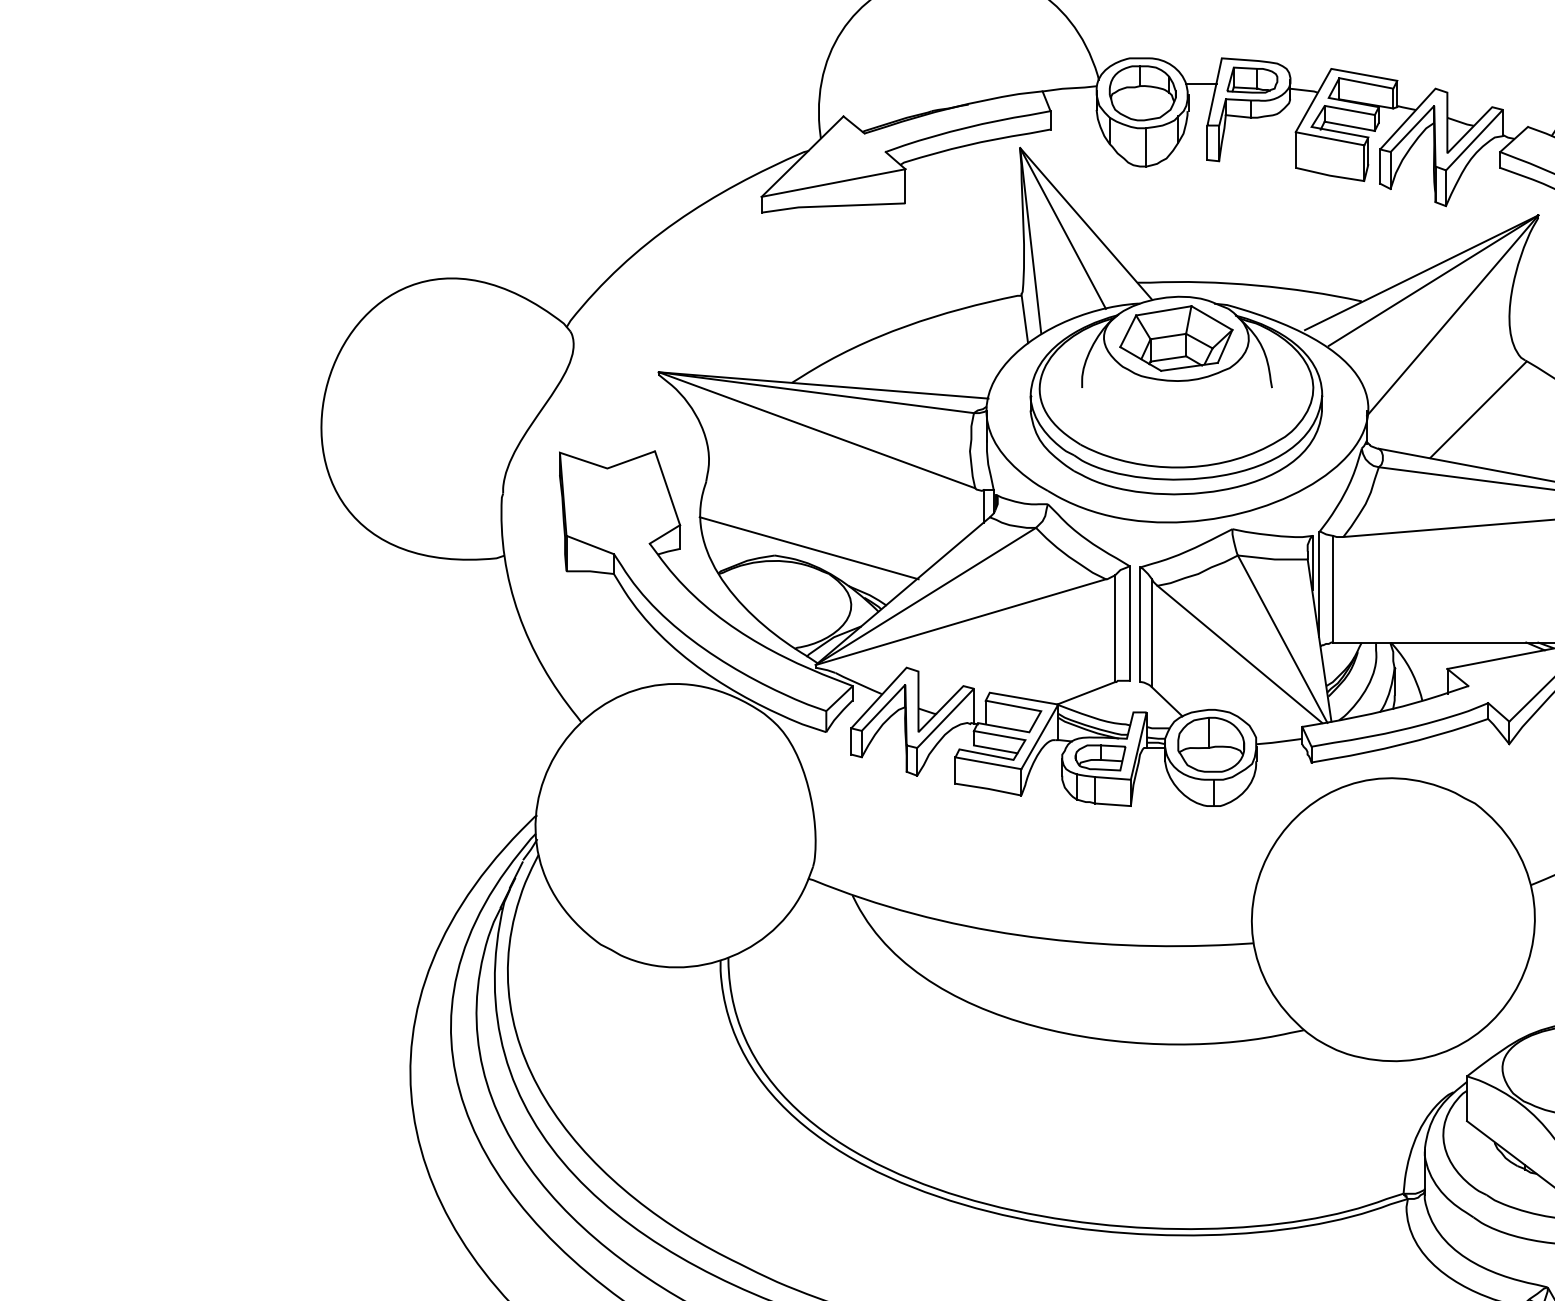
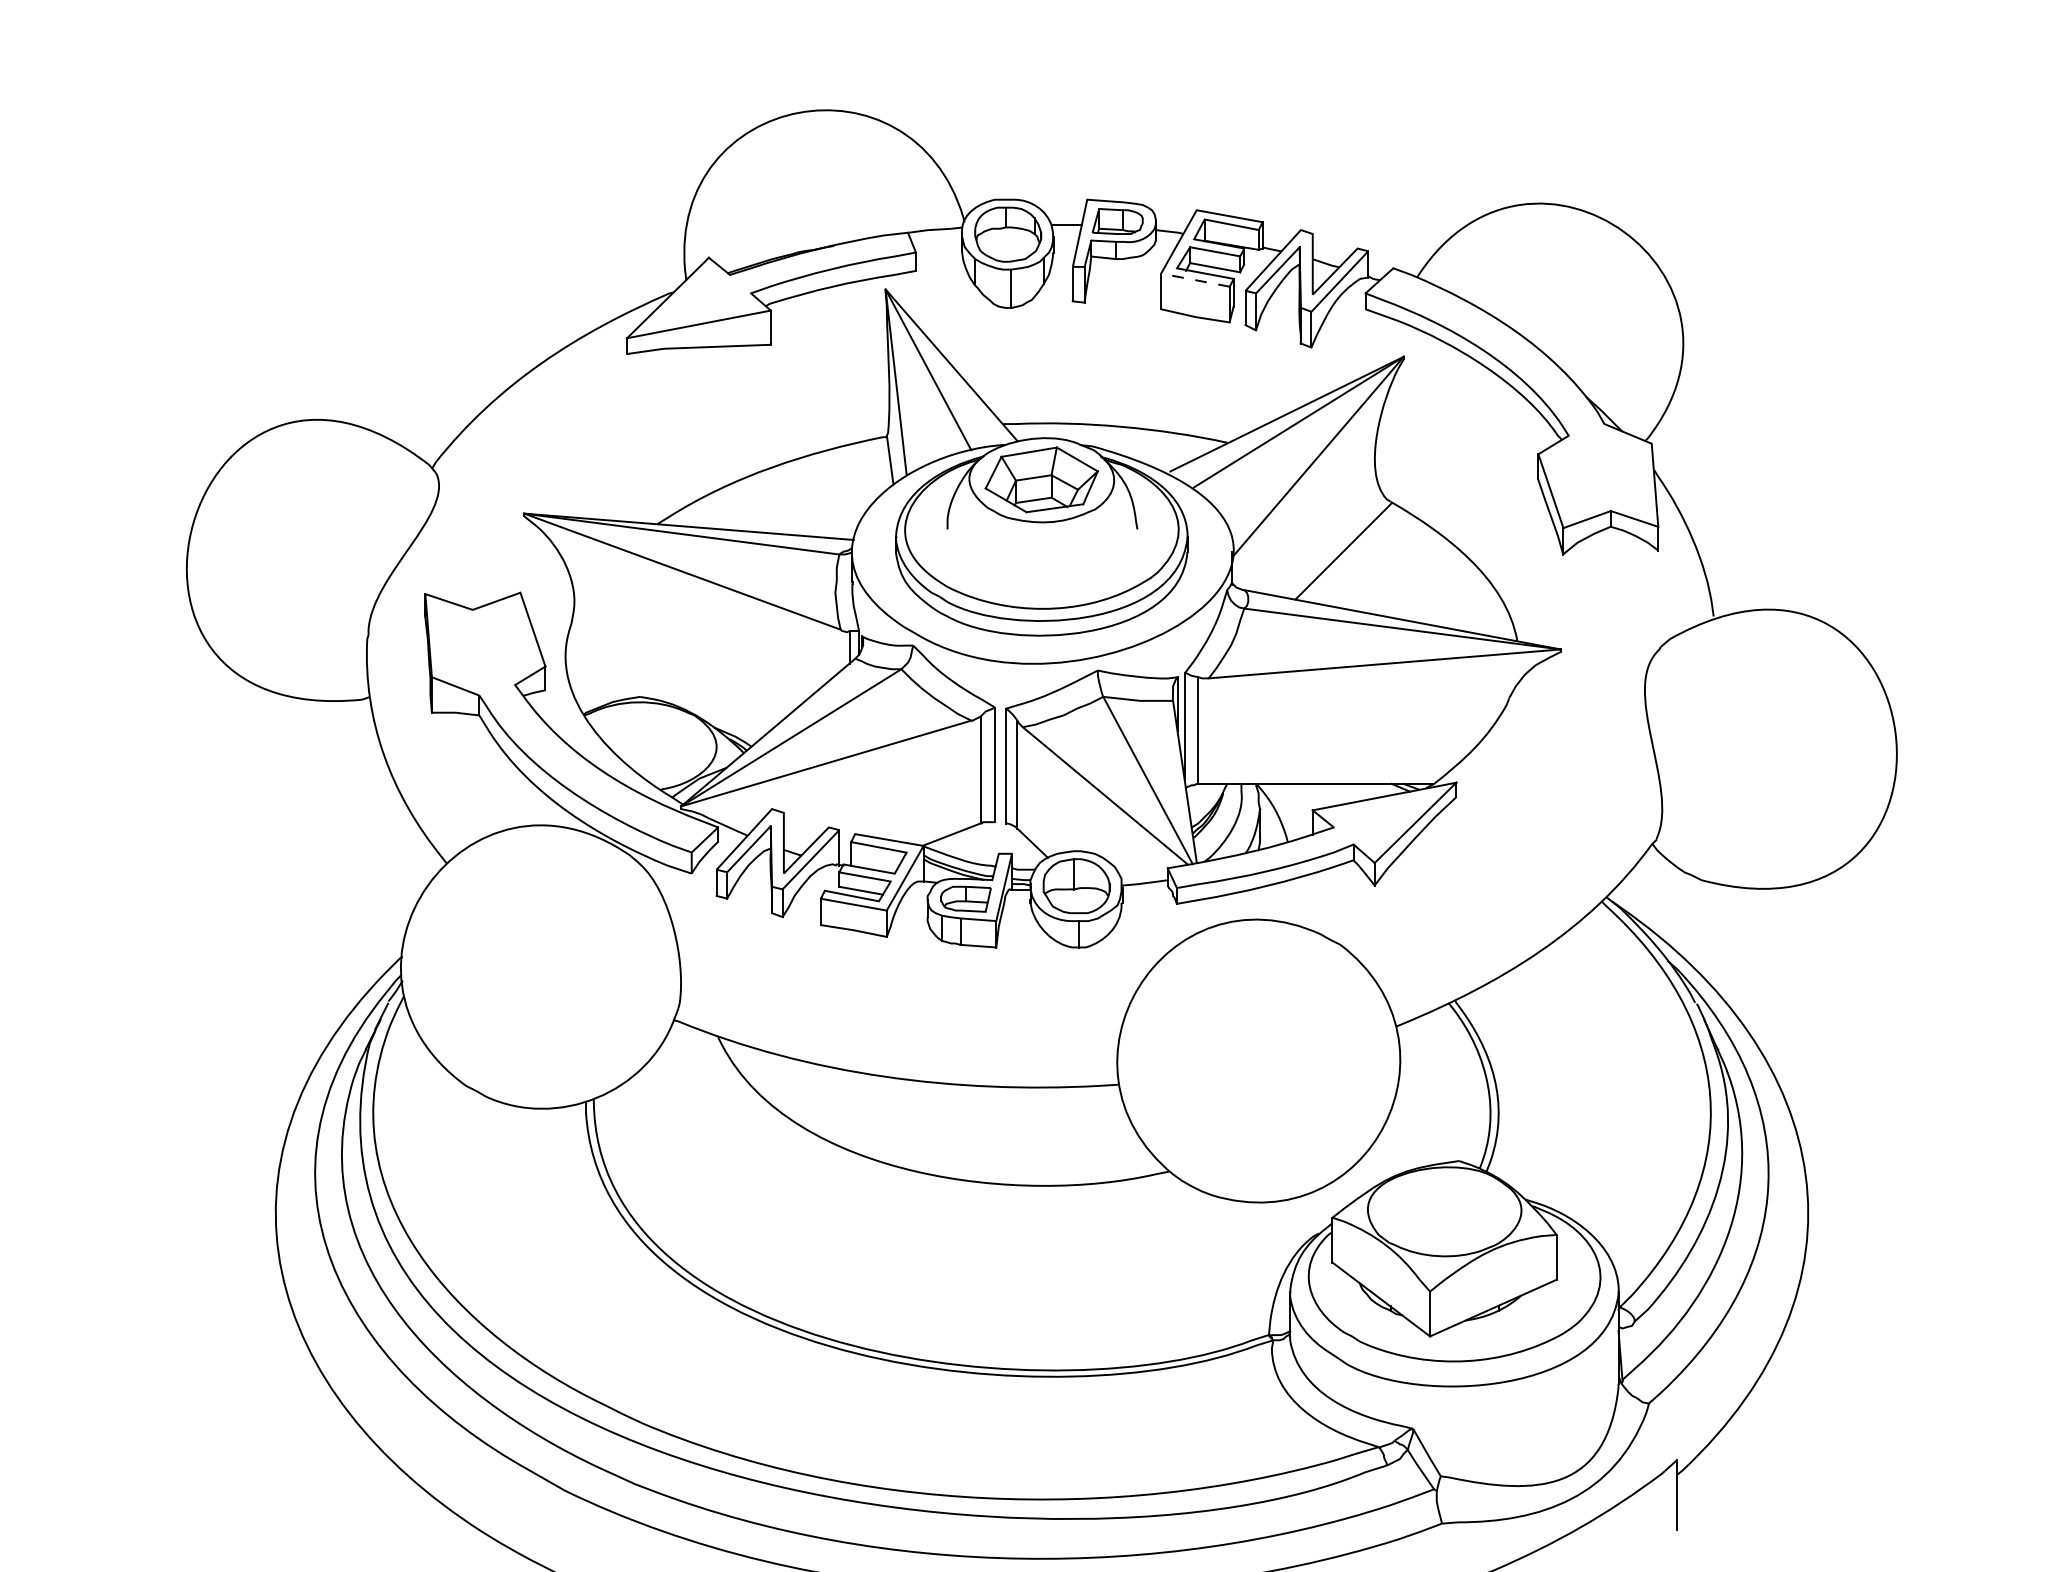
line: (1330, 139) -> (1195, 280), solid -> dashed
line: (809, 548) -> (674, 689), removed

